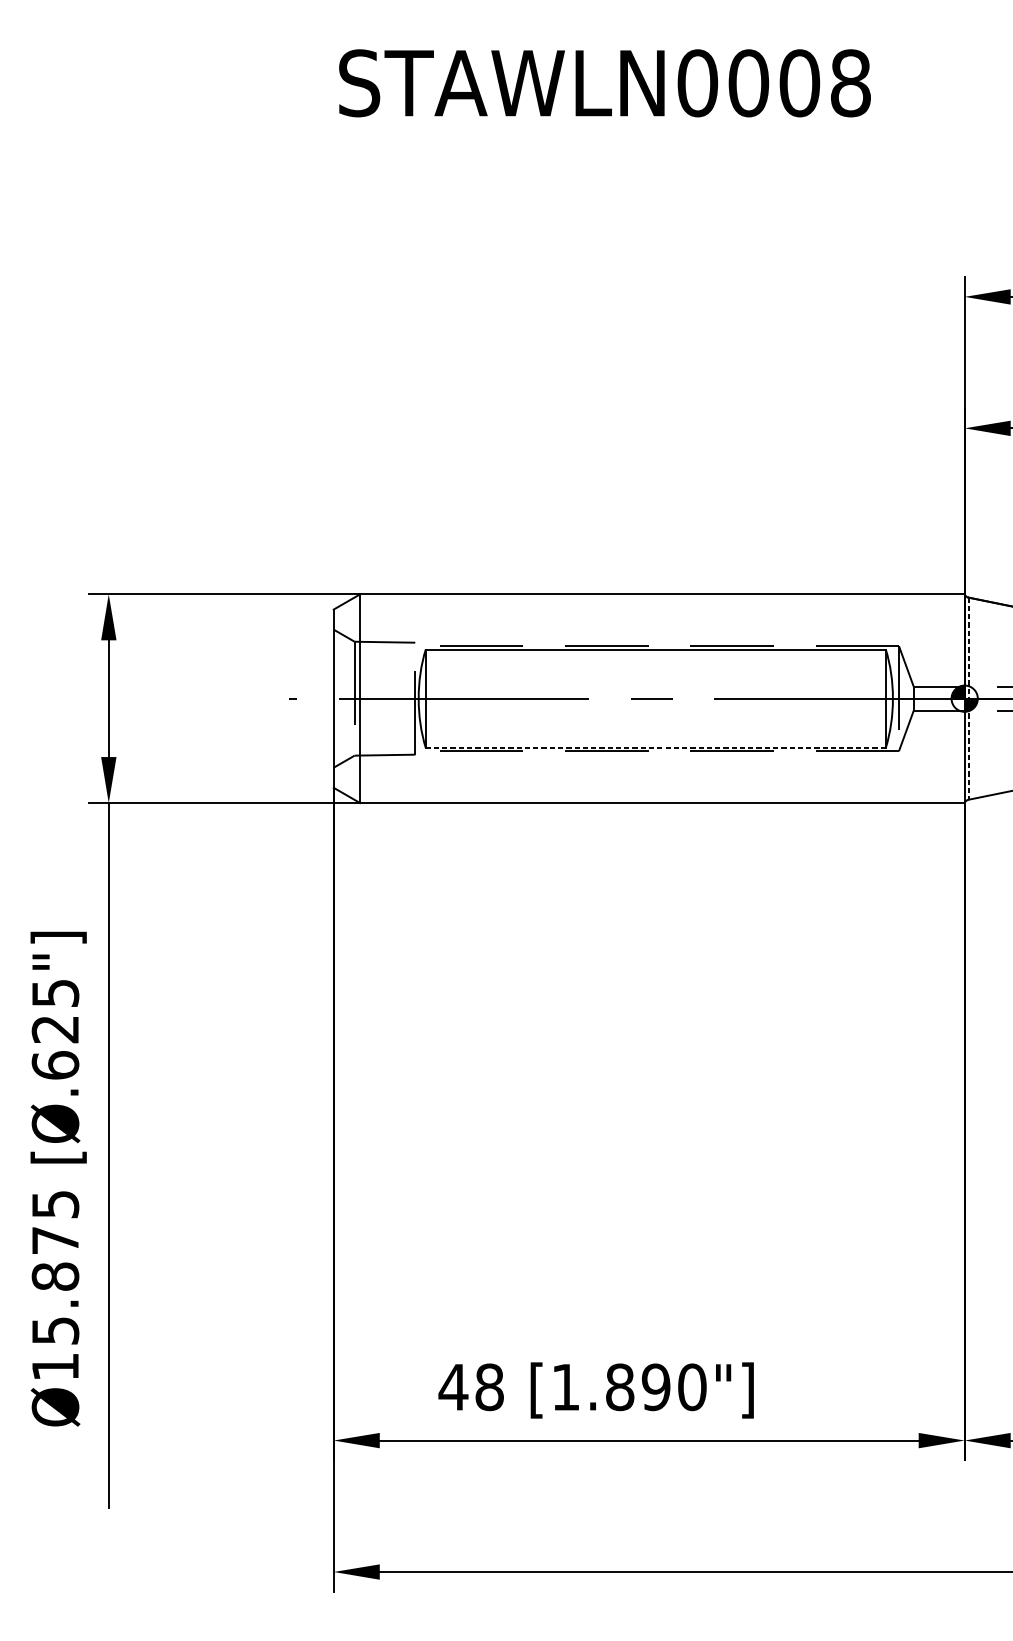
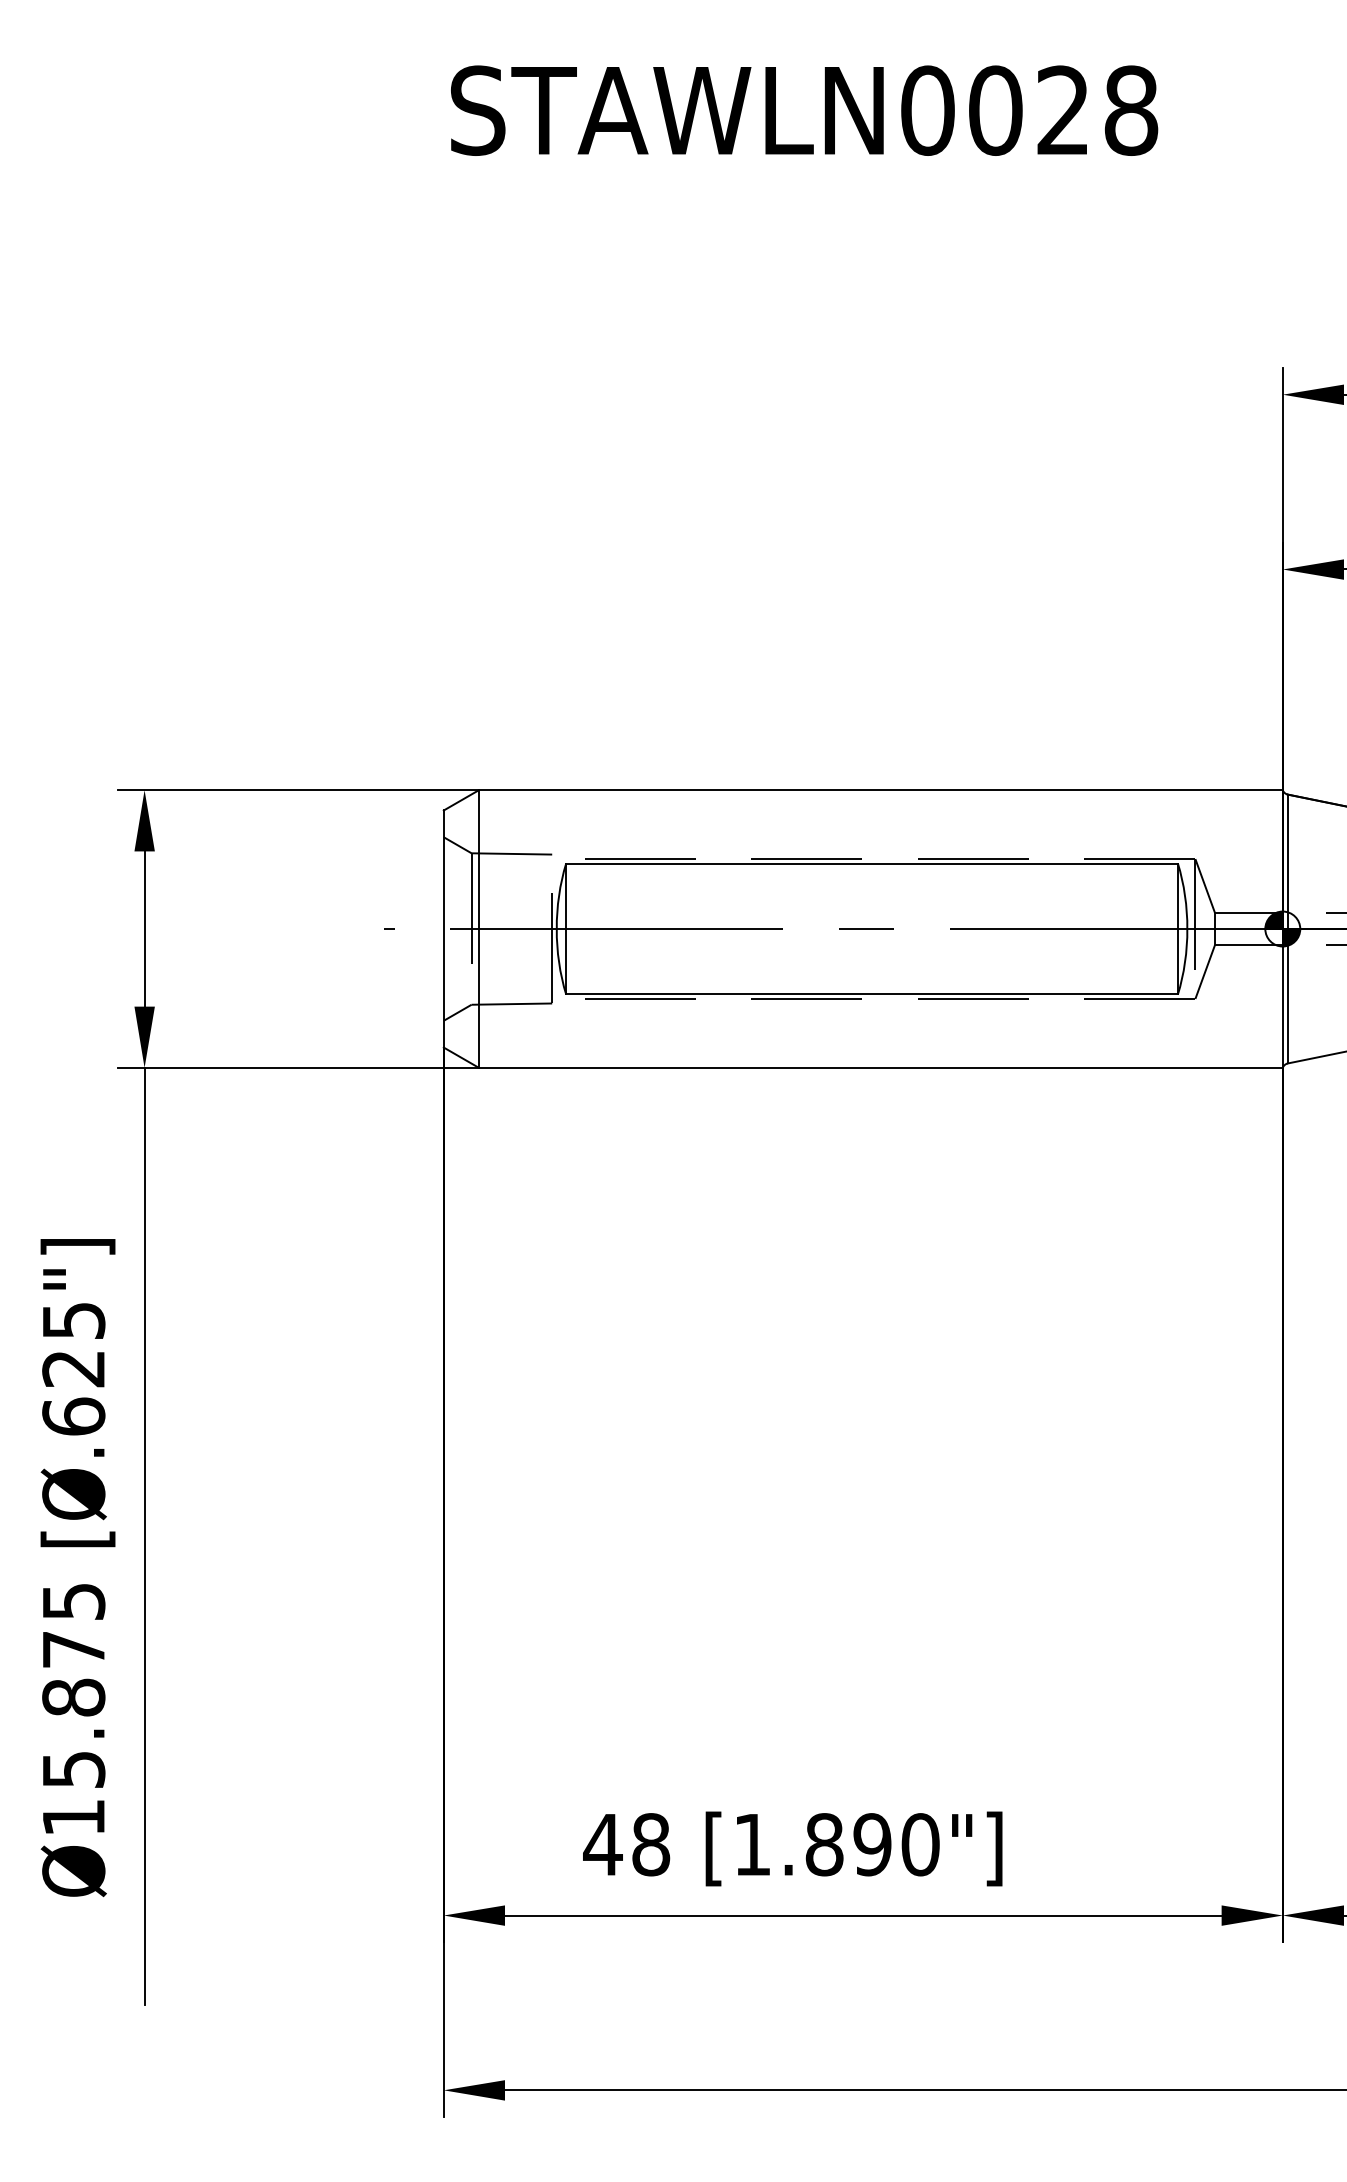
text: (799, 83) -> (1063, 110), STAWLN0008 -> STAWLN0028
line: (968, 699) -> (1287, 929), dashed -> solid
line: (656, 747) -> (872, 994), dashed -> solid

